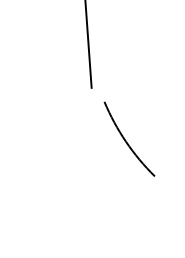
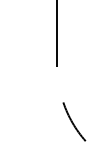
arc: (127, 140) -> (73, 122), moved

